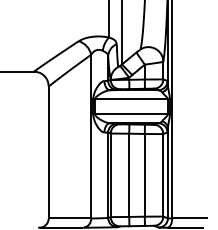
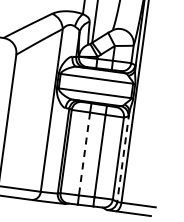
line: (167, 173) -> (122, 157), solid -> dashed
line: (129, 175) -> (84, 154), solid -> dashed

